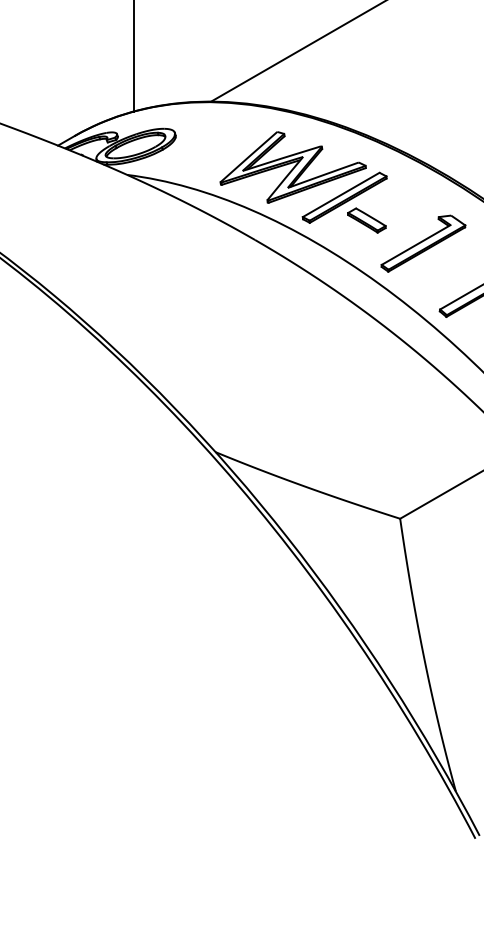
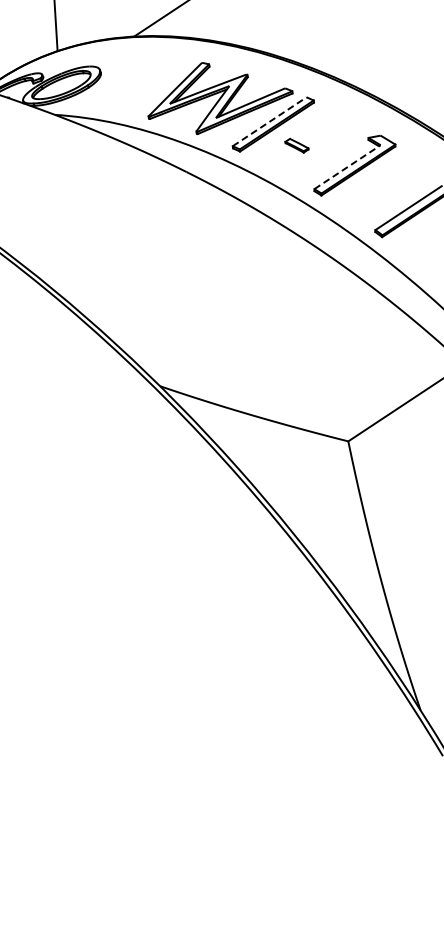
line: (341, 194) -> (269, 121), solid -> dashed
part: (366, 220) -> (296, 145), size x0.6
line: (416, 245) -> (347, 167), solid -> dashed

